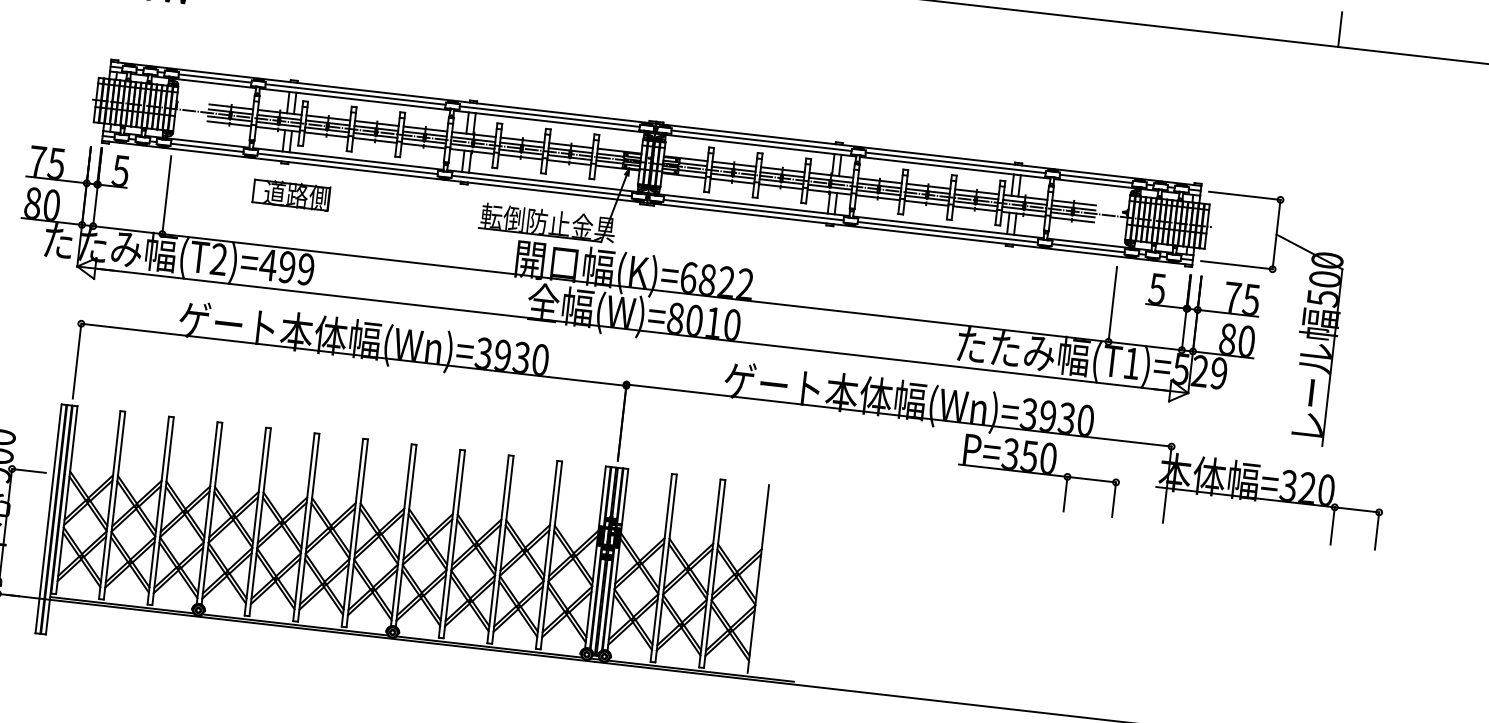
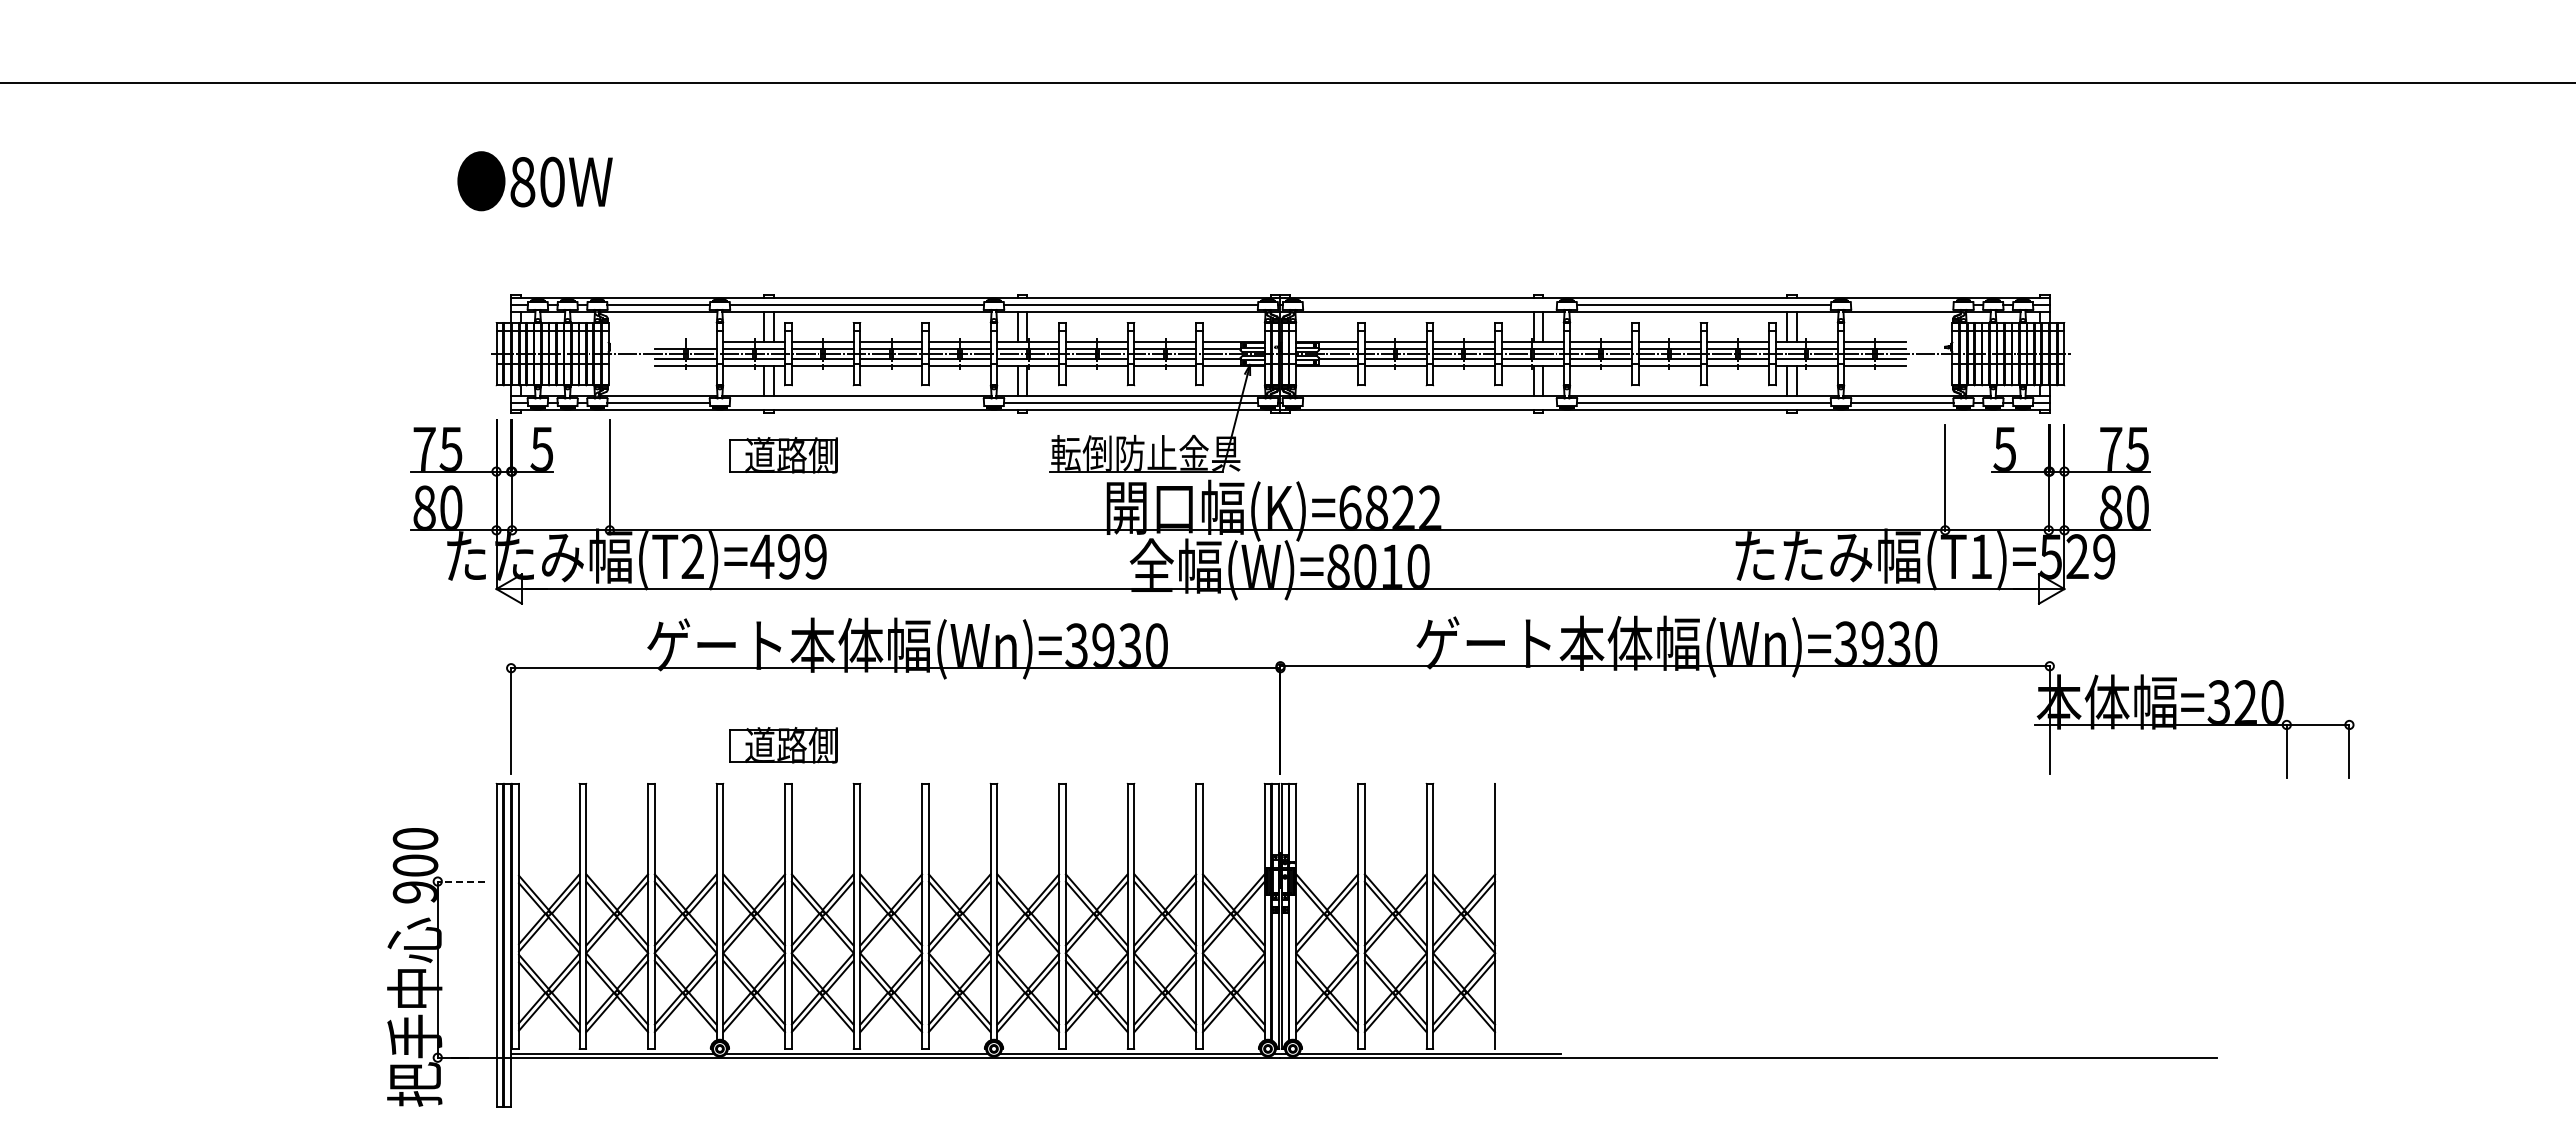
line: (1340, 29) -> (2218, 58), removed
line: (231, 107) -> (685, 342), removed
line: (761, 140) -> (1429, 305), removed
line: (347, 164) -> (856, 403), removed
line: (1096, 179) -> (1902, 305), removed
line: (753, 210) -> (1429, 403), removed
part: (1299, 330) -> (2209, 484), removed
part: (268, 400) -> (783, 745), added
line: (28, 470) -> (461, 881), solid -> dashed
part: (1038, 475) -> (1869, 727), removed

